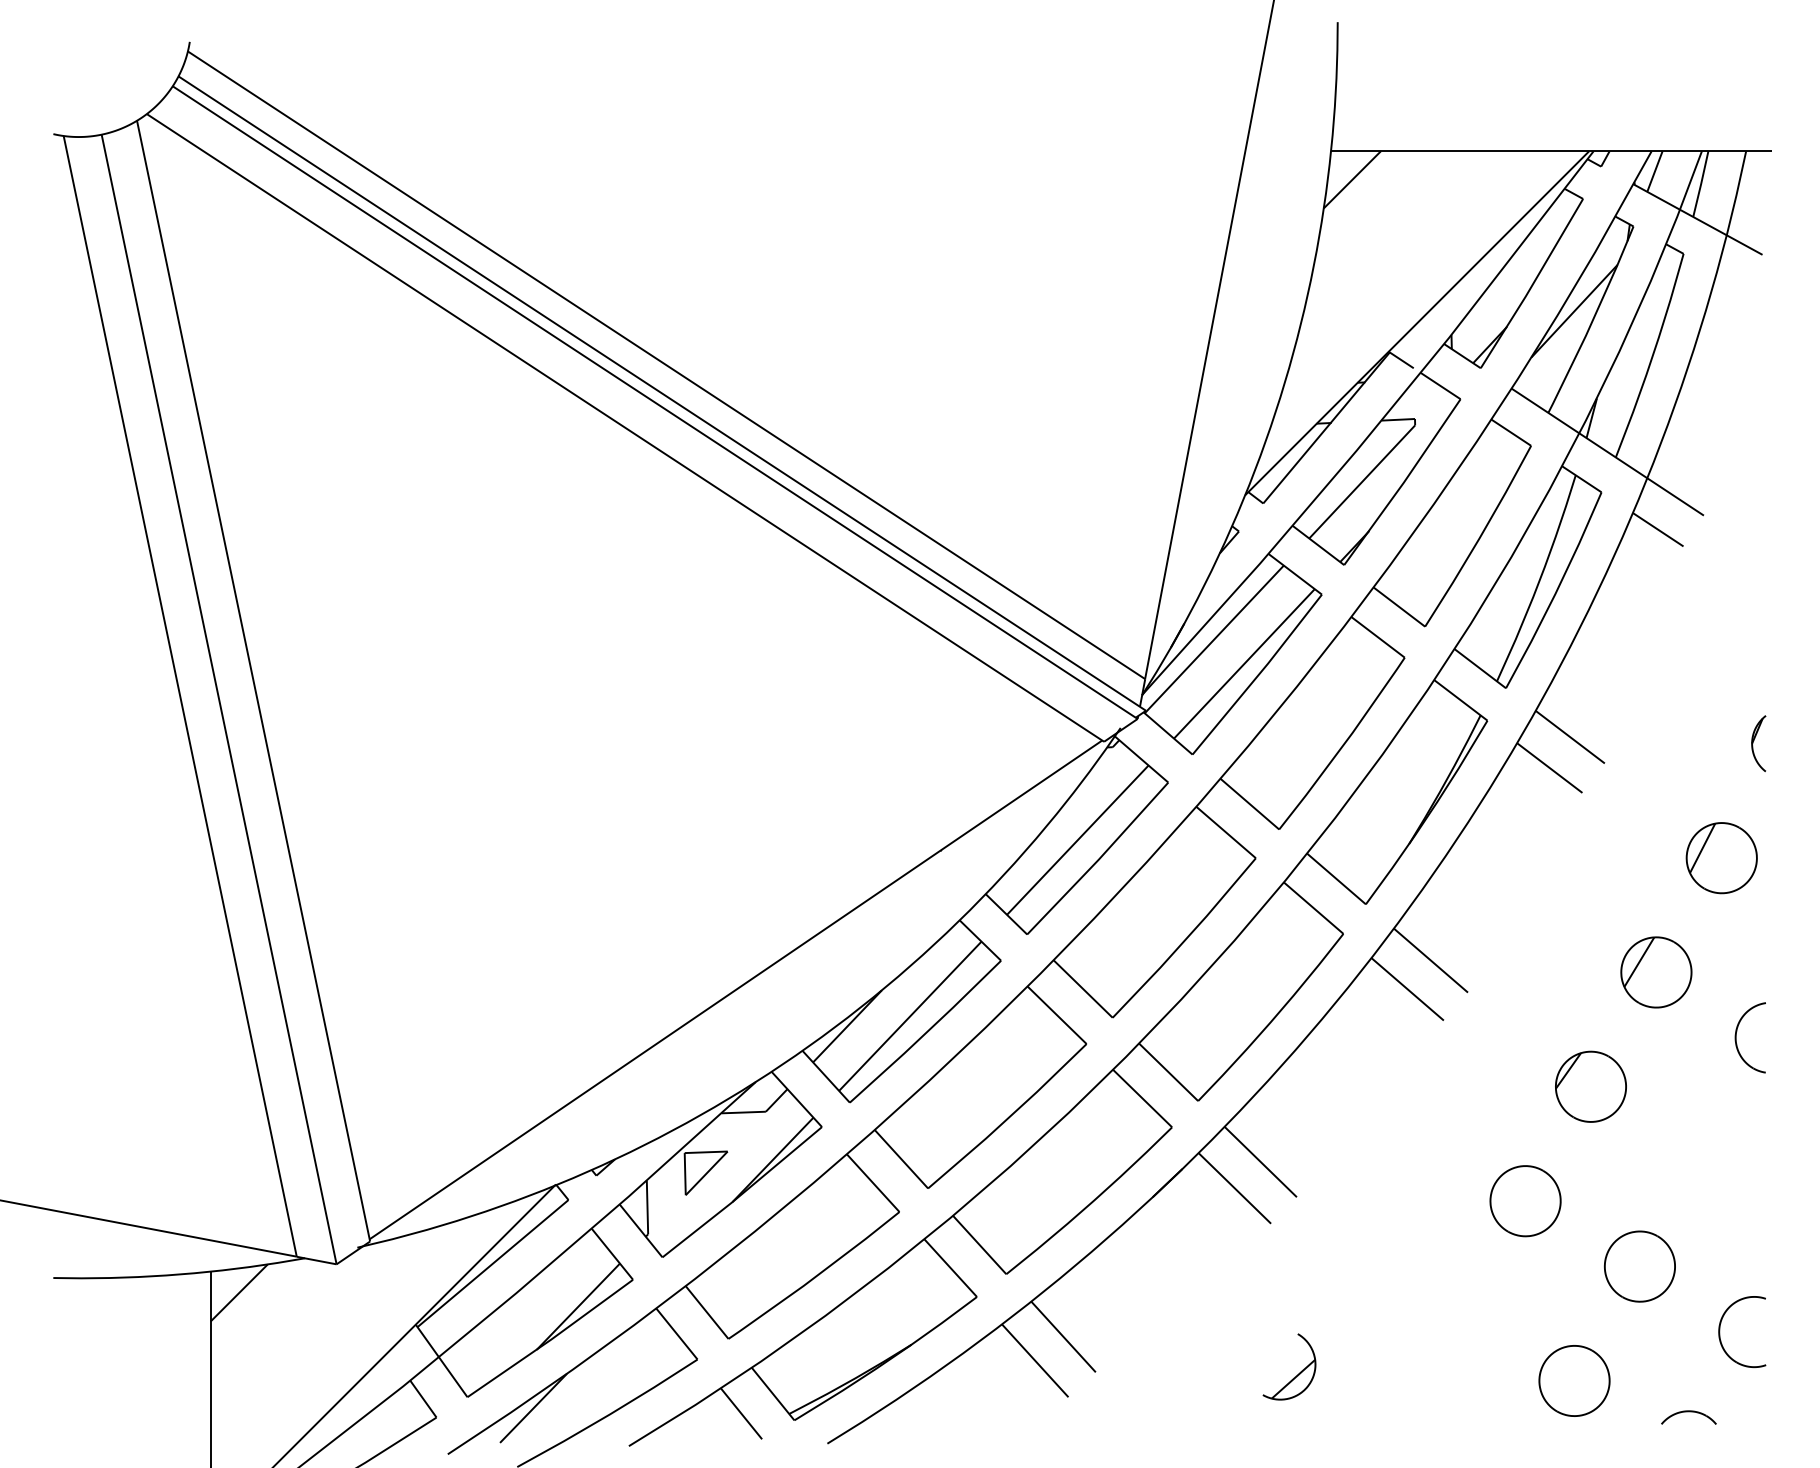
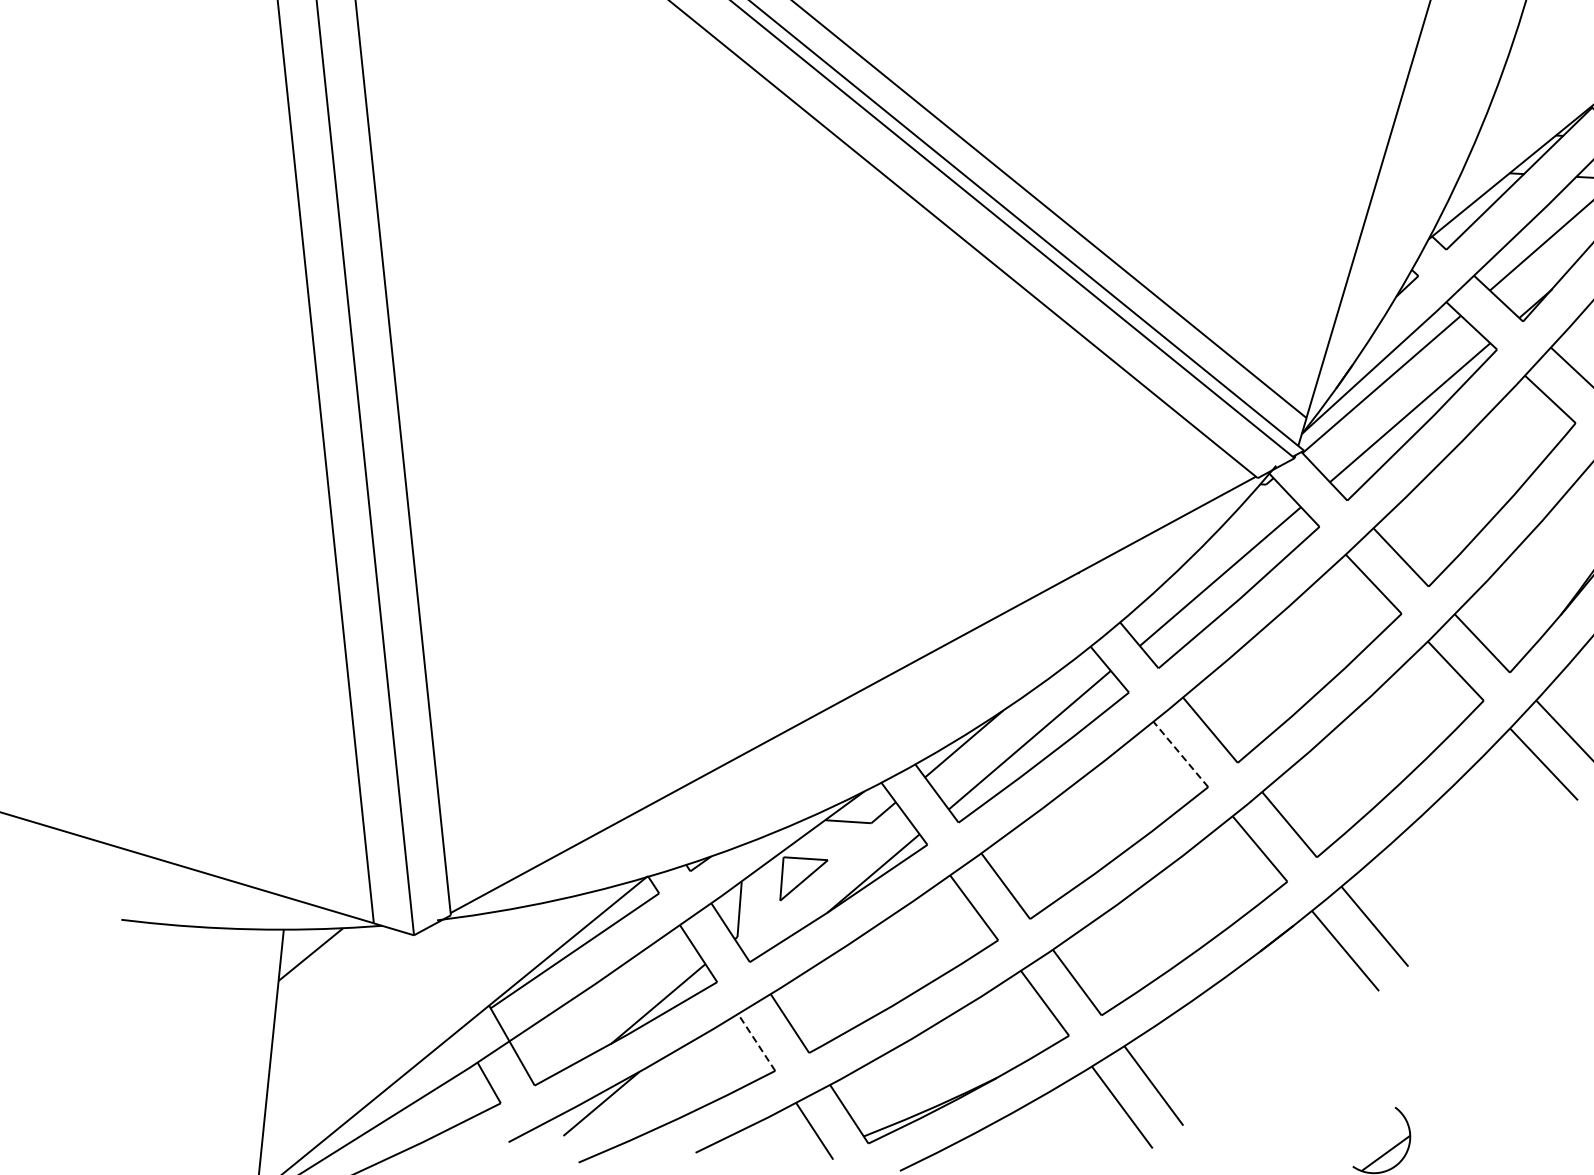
line: (1056, 1014) -> (1180, 753), solid -> dashed
line: (676, 1334) -> (756, 1042), solid -> dashed

